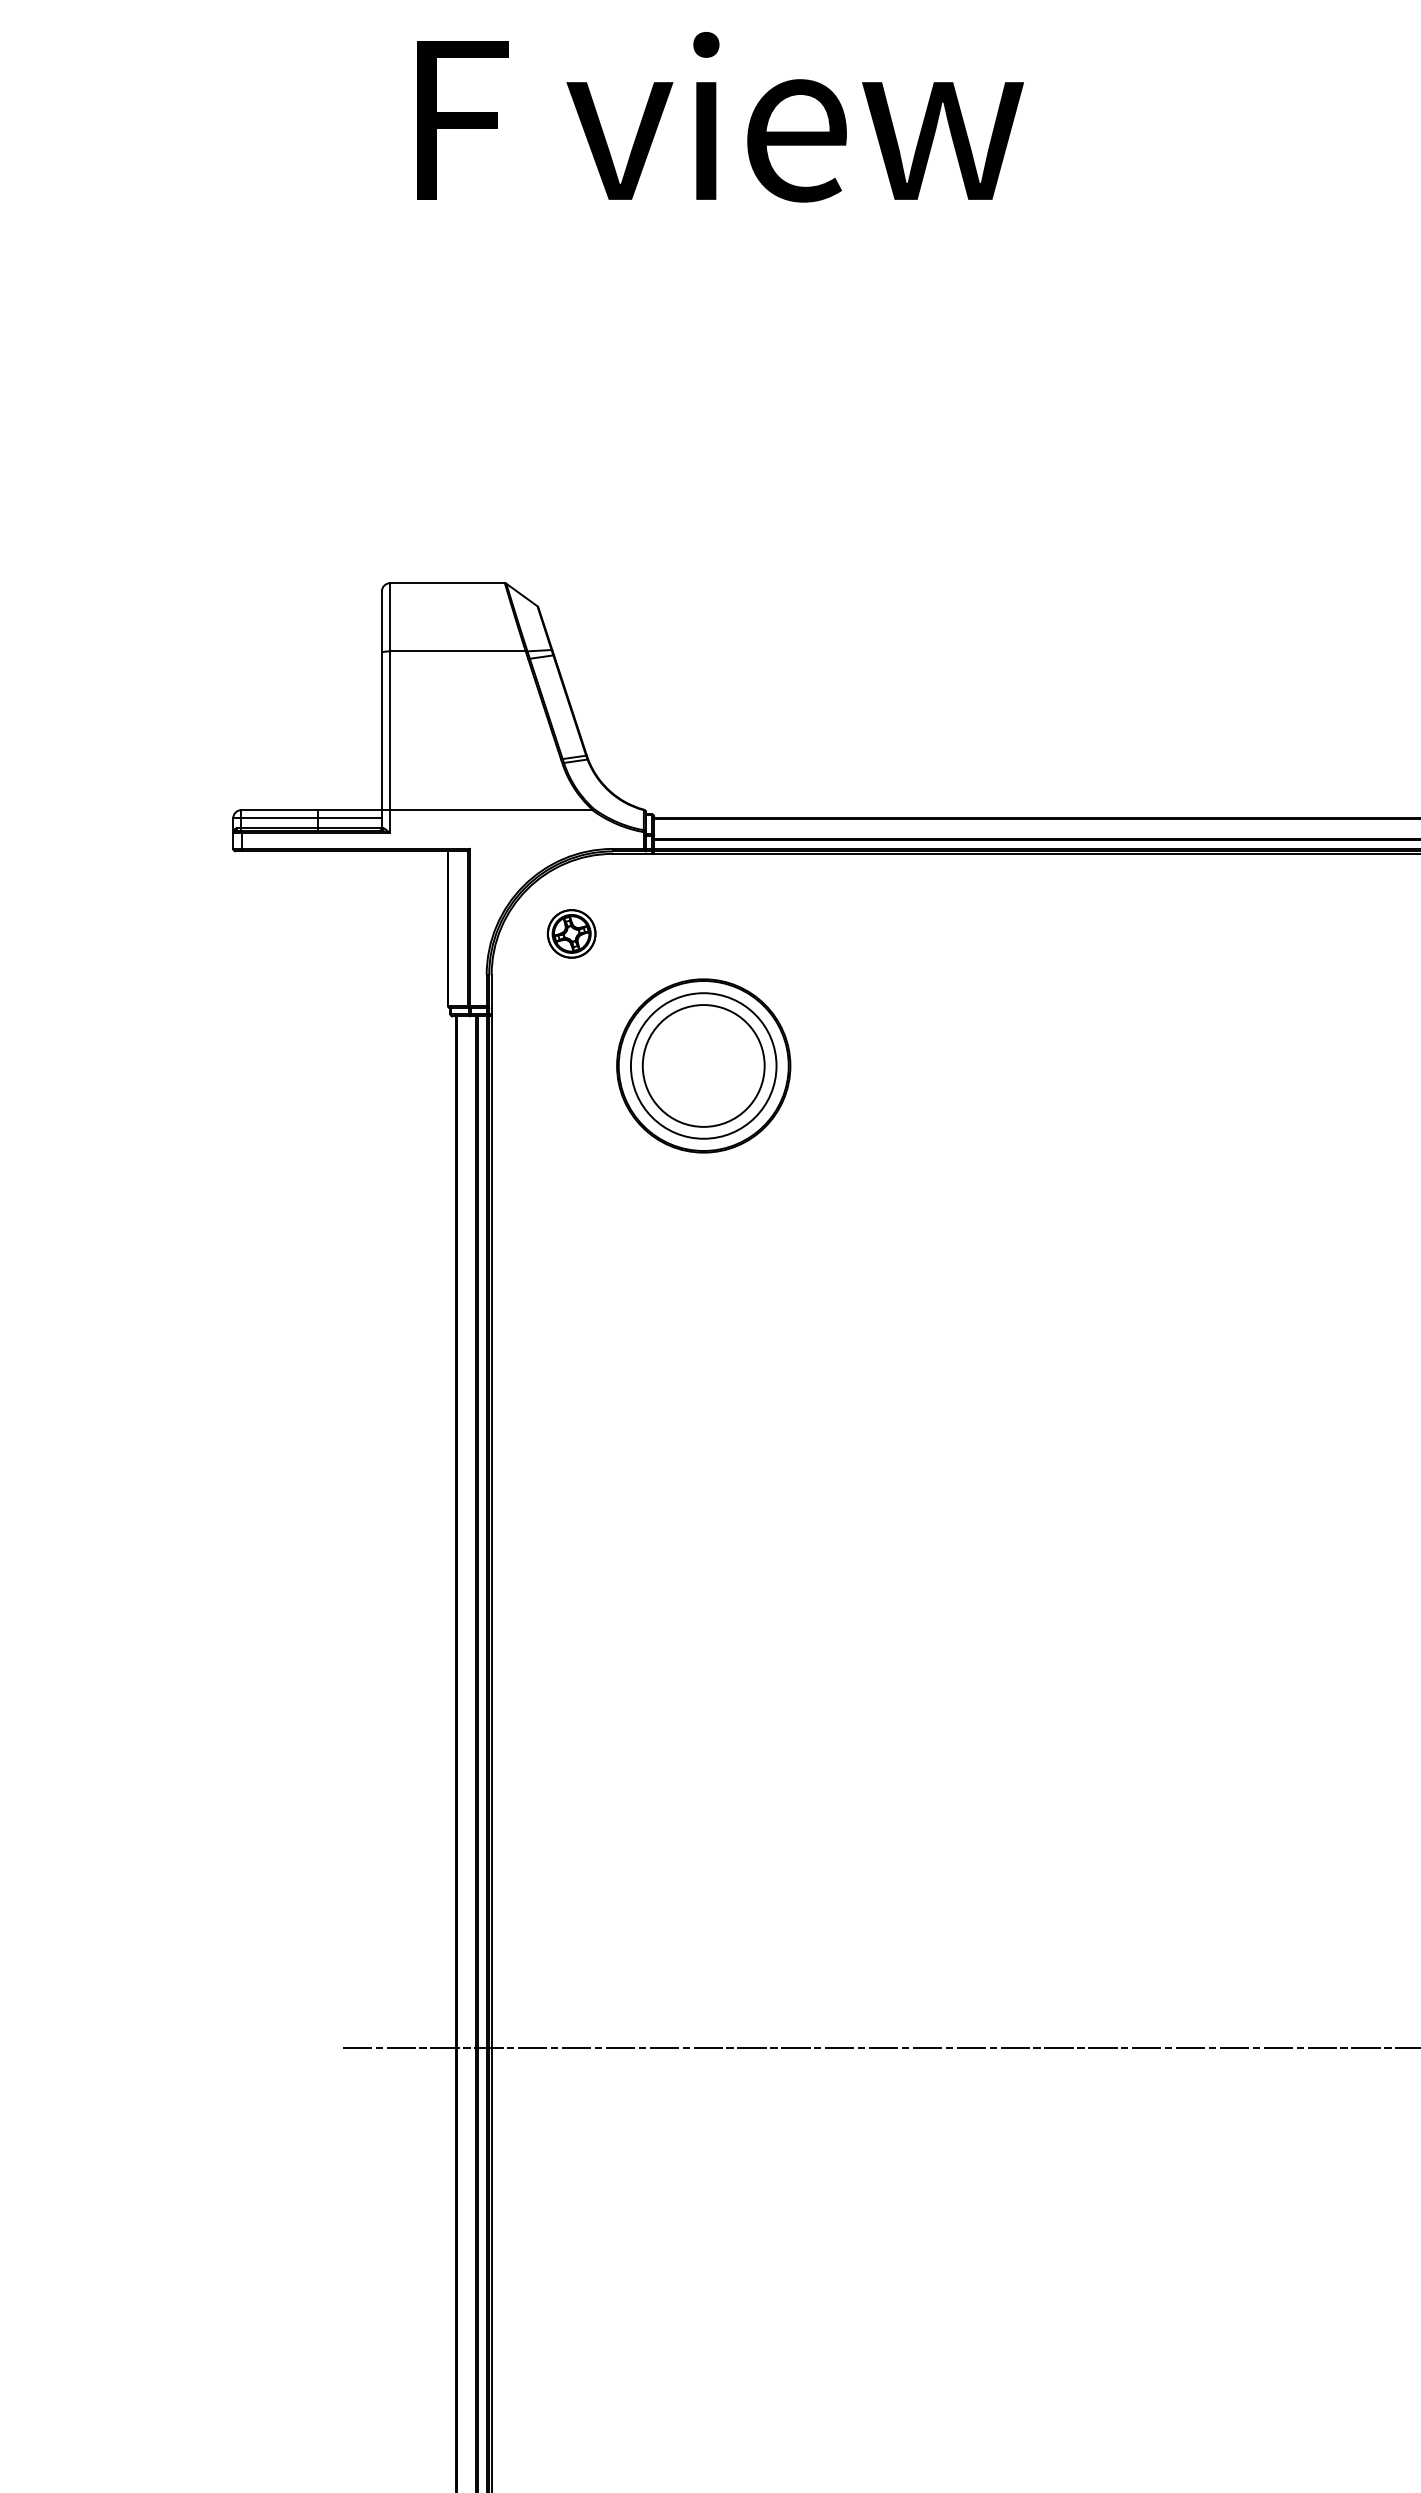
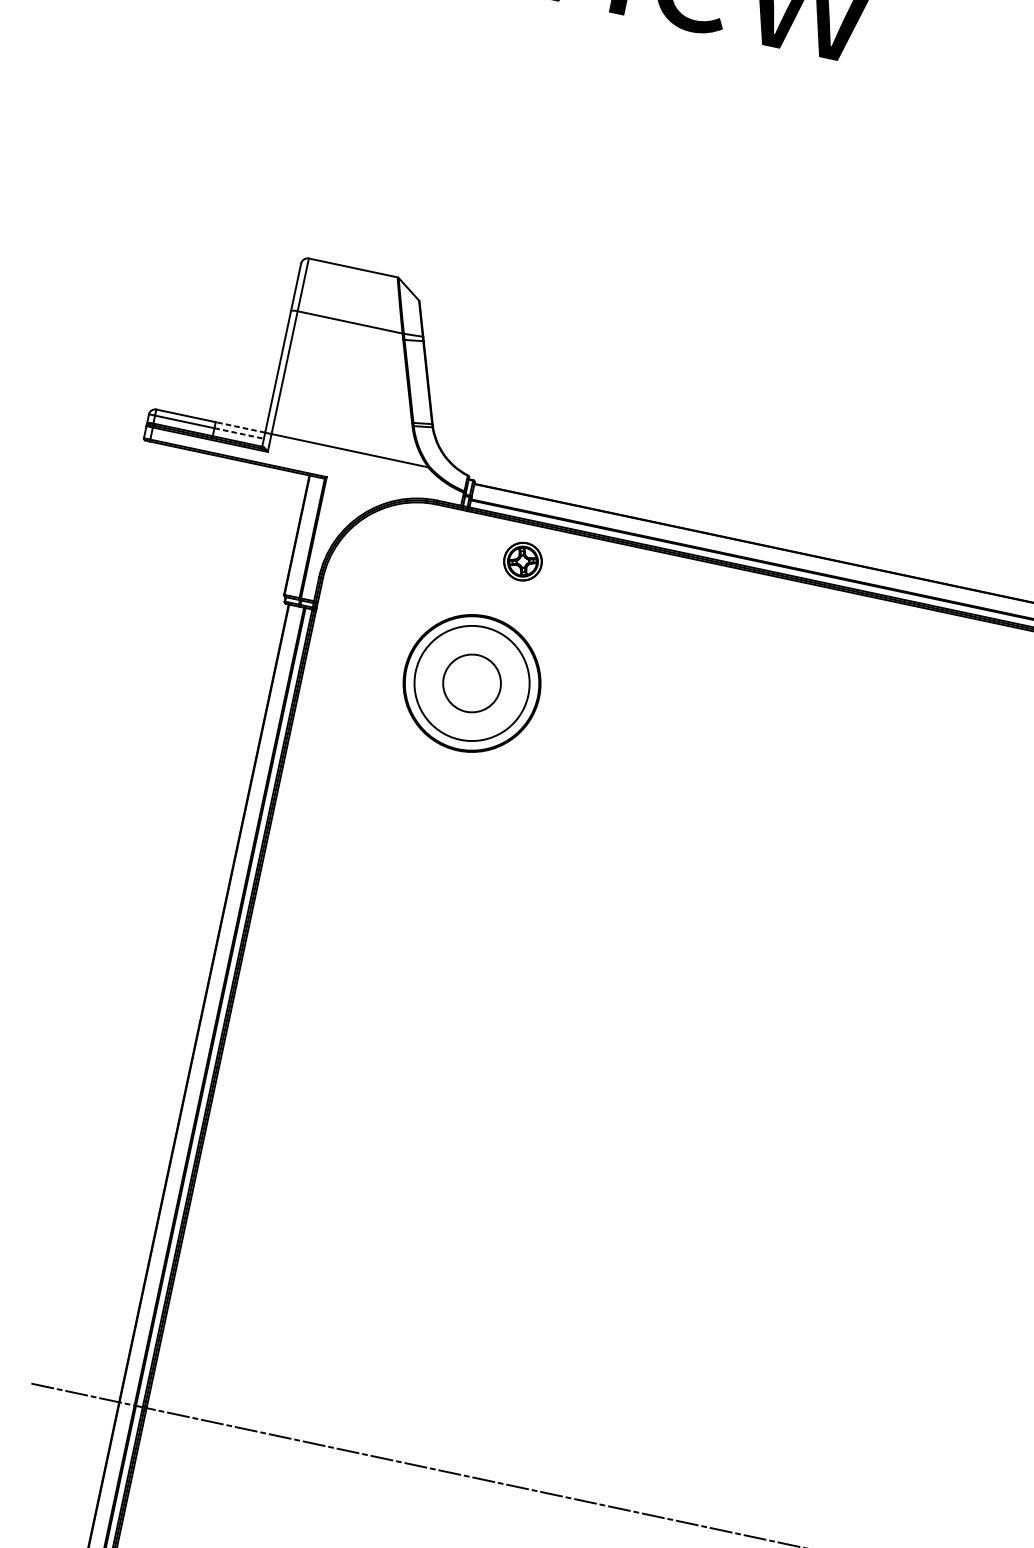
line: (349, 810) -> (240, 427), solid -> dashed
line: (349, 818) -> (238, 433), solid -> dashed
part: (571, 933) -> (522, 561), moved
circle: (703, 1065) -> (471, 683), size x0.6

